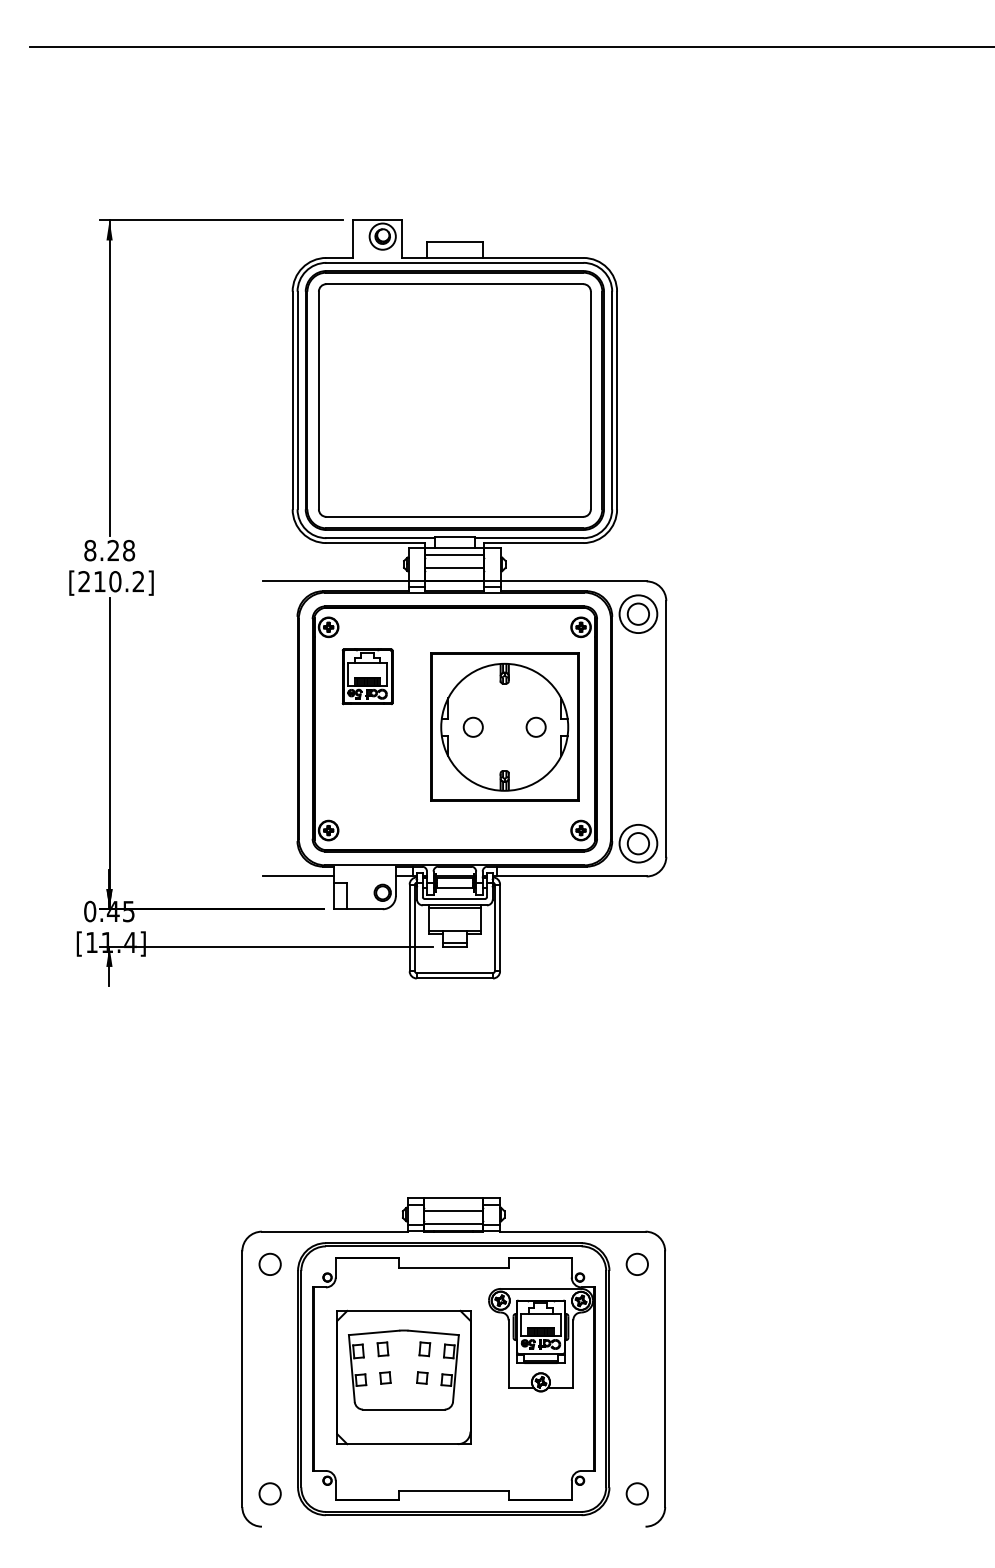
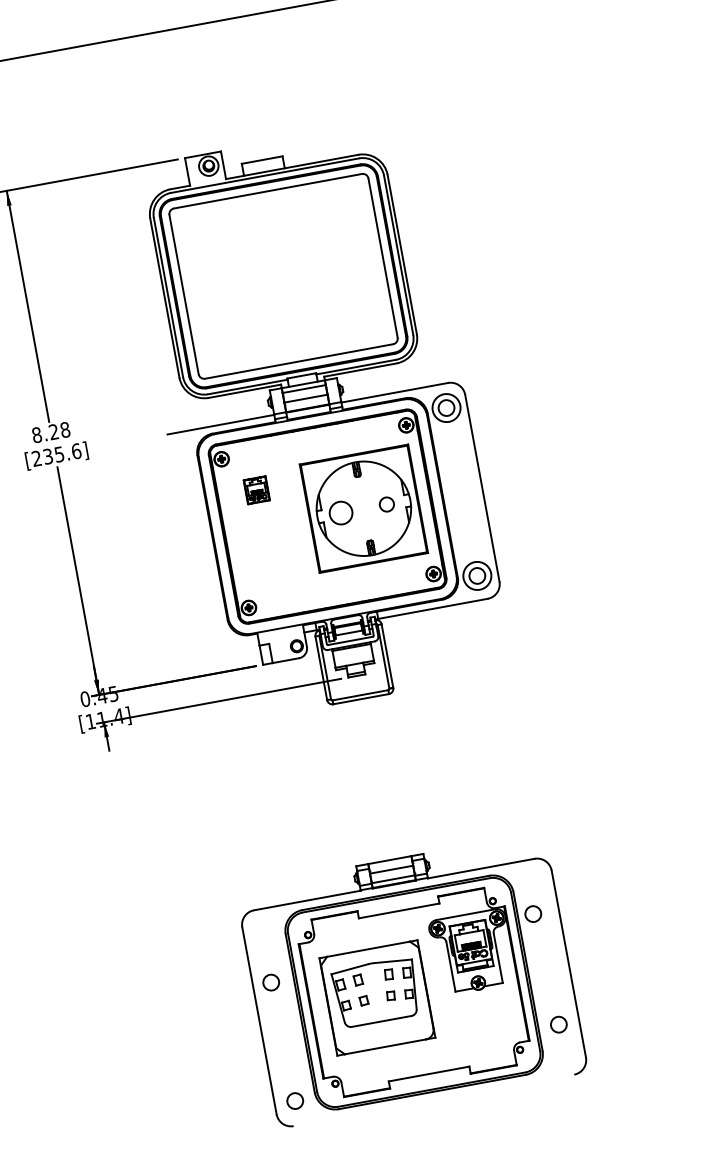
text: (119, 581) -> (62, 453), [210.2] -> [235.6]
part: (367, 676) -> (256, 490), size x0.6
circle: (472, 726) -> (340, 512), size x1.6
line: (298, 876) -> (233, 645), removed
circle: (269, 1263) -> (270, 982), moved
circle: (636, 1263) -> (532, 913), moved
circle: (636, 1493) -> (558, 1024), moved

